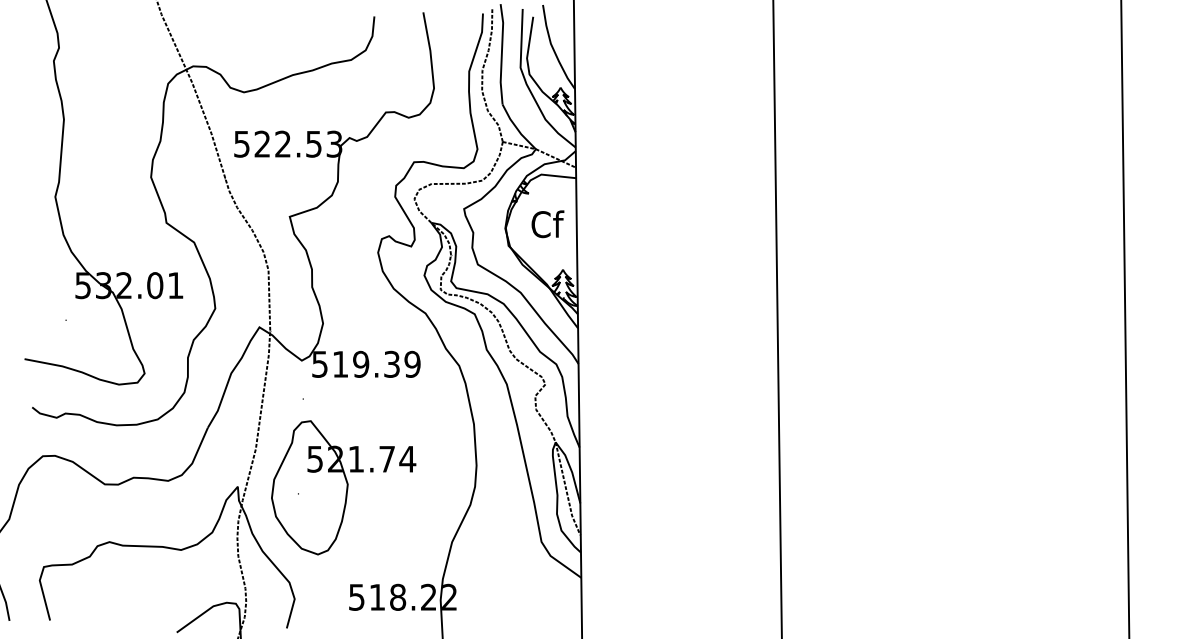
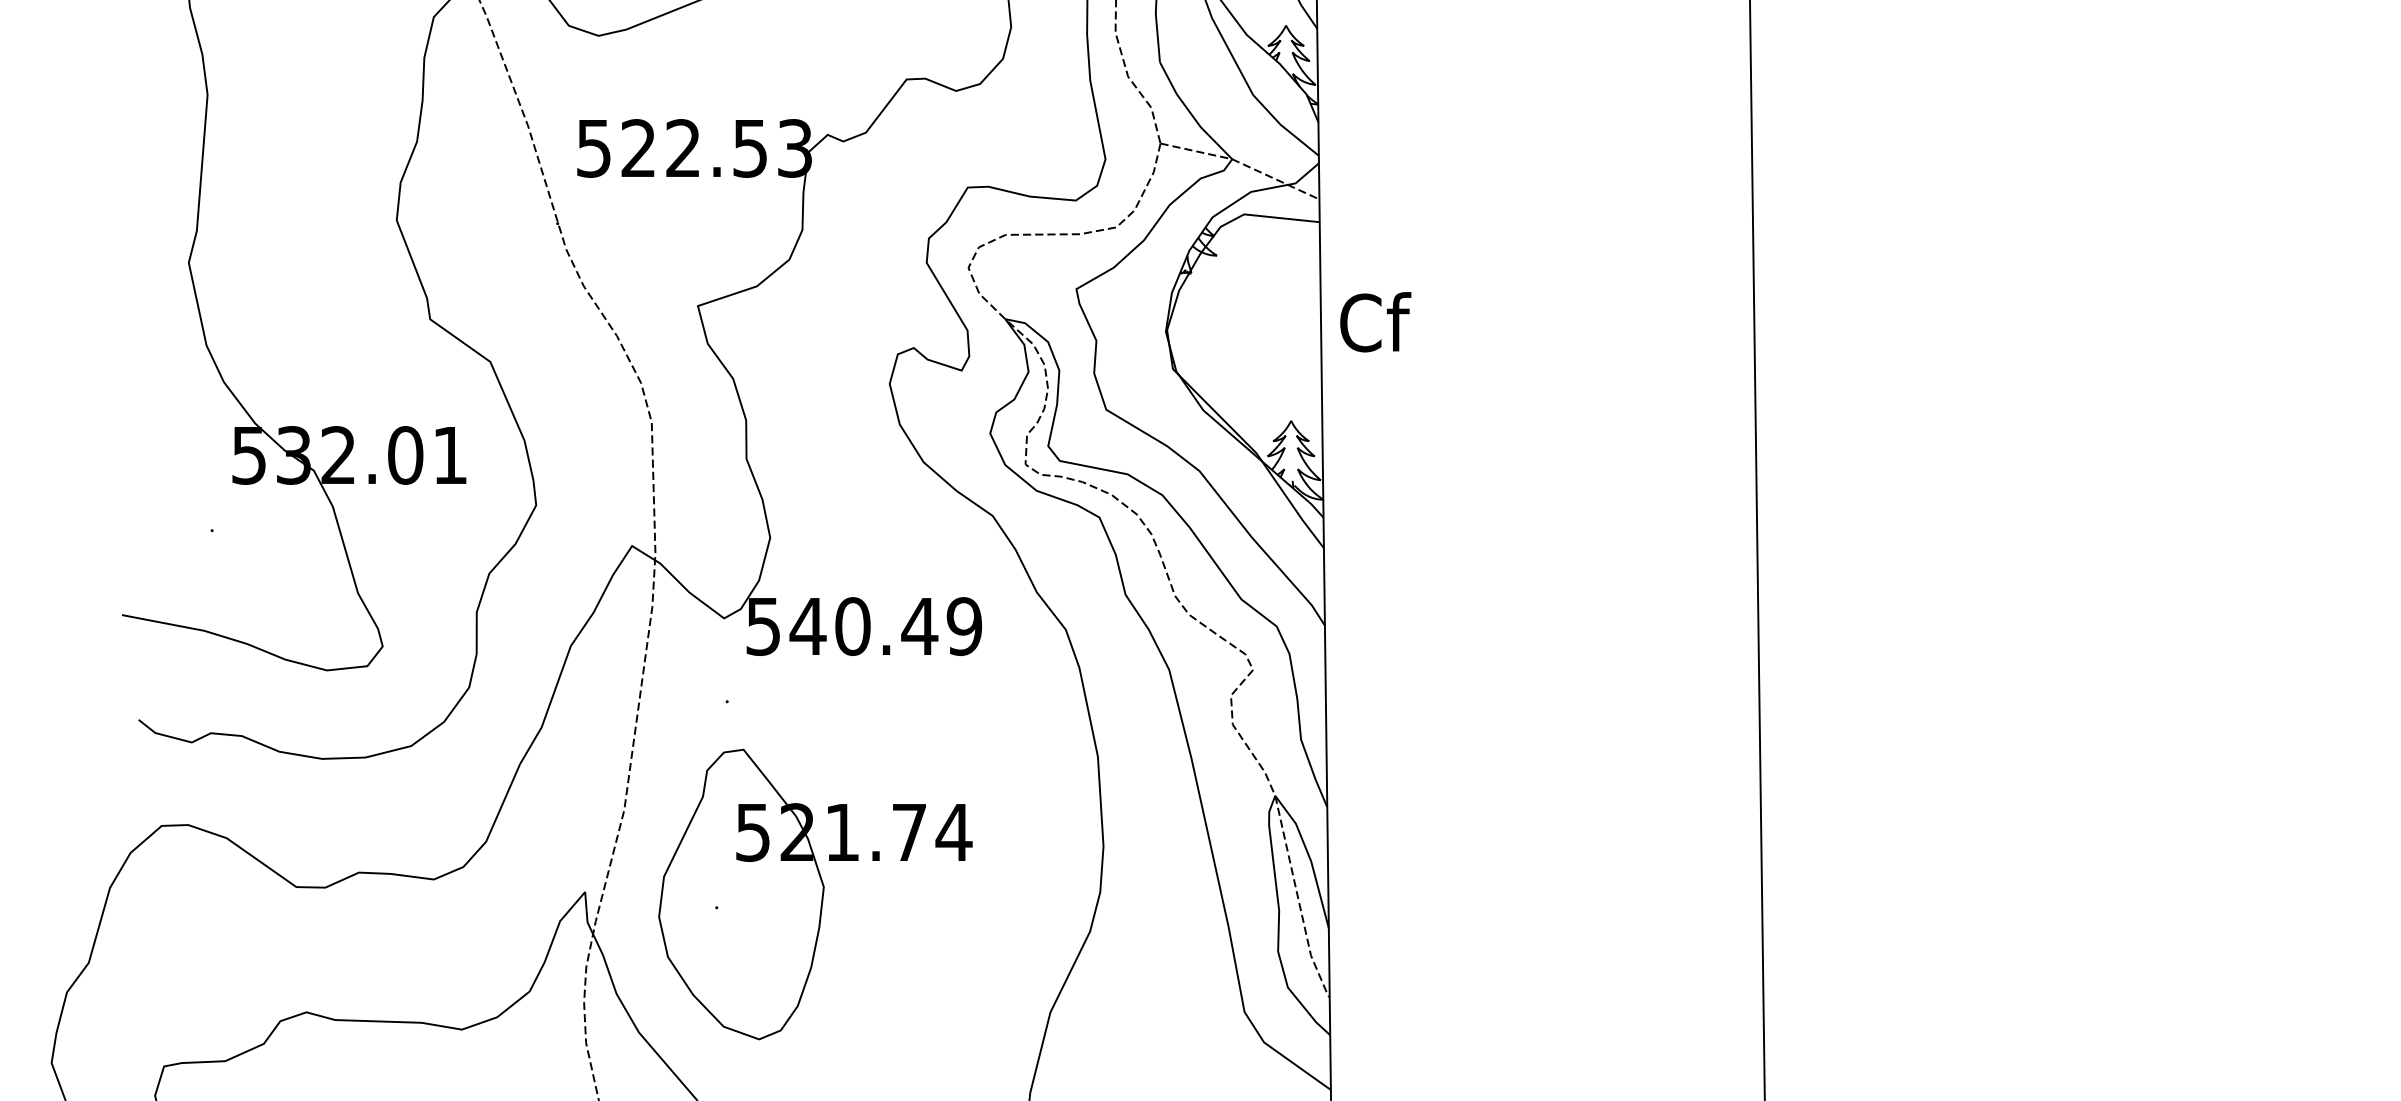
text: (547, 224) -> (1374, 322), moved
text: (366, 363) -> (864, 624), 519.39 -> 540.49

